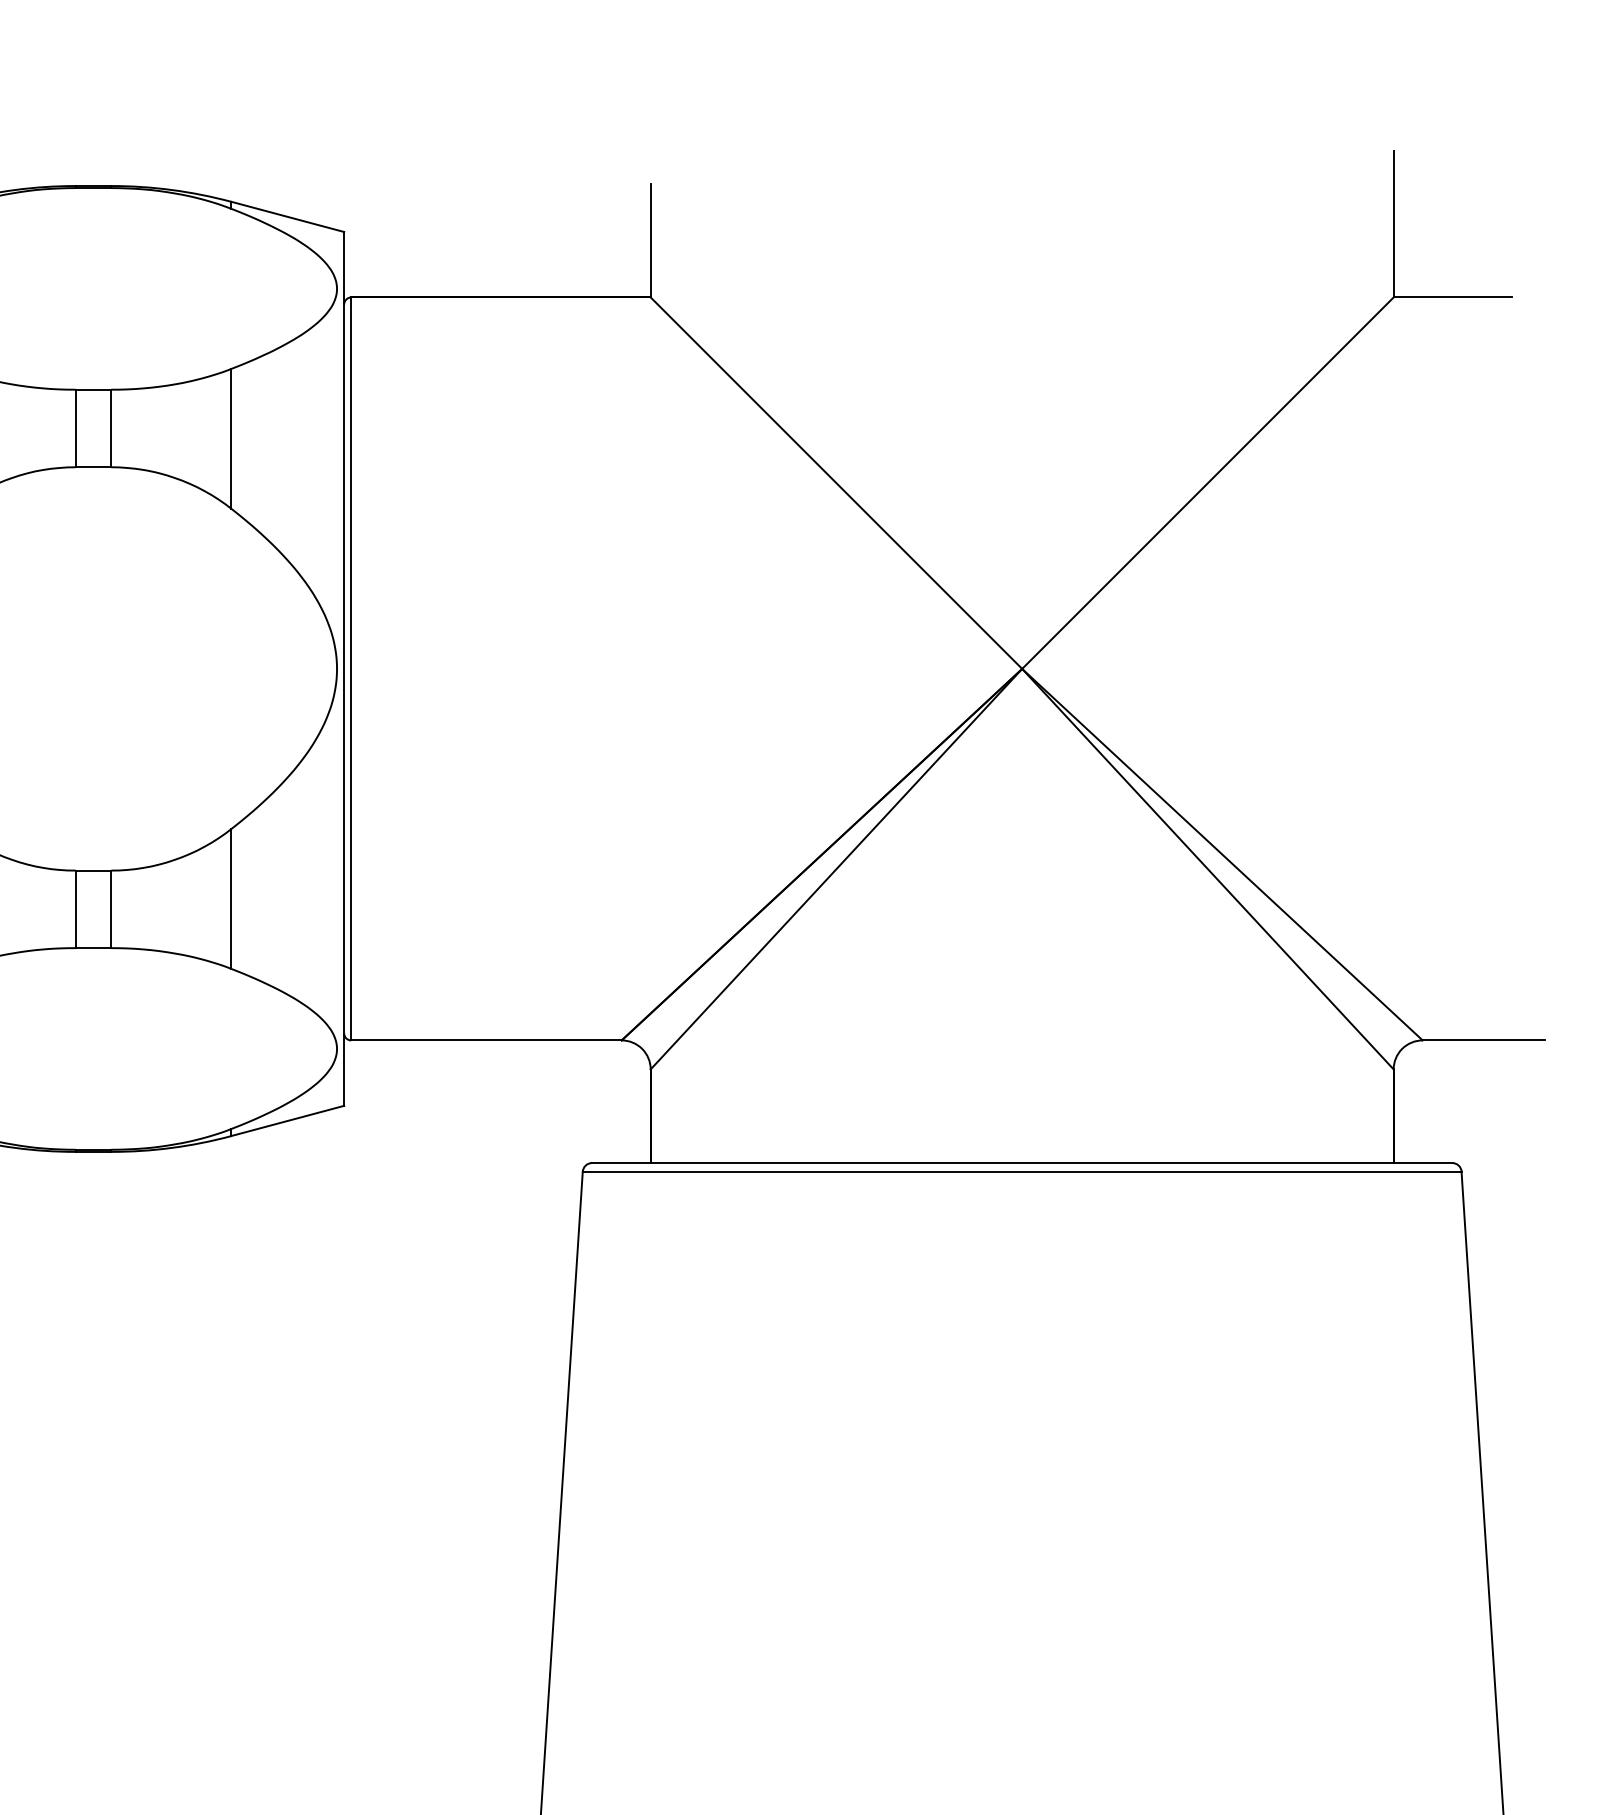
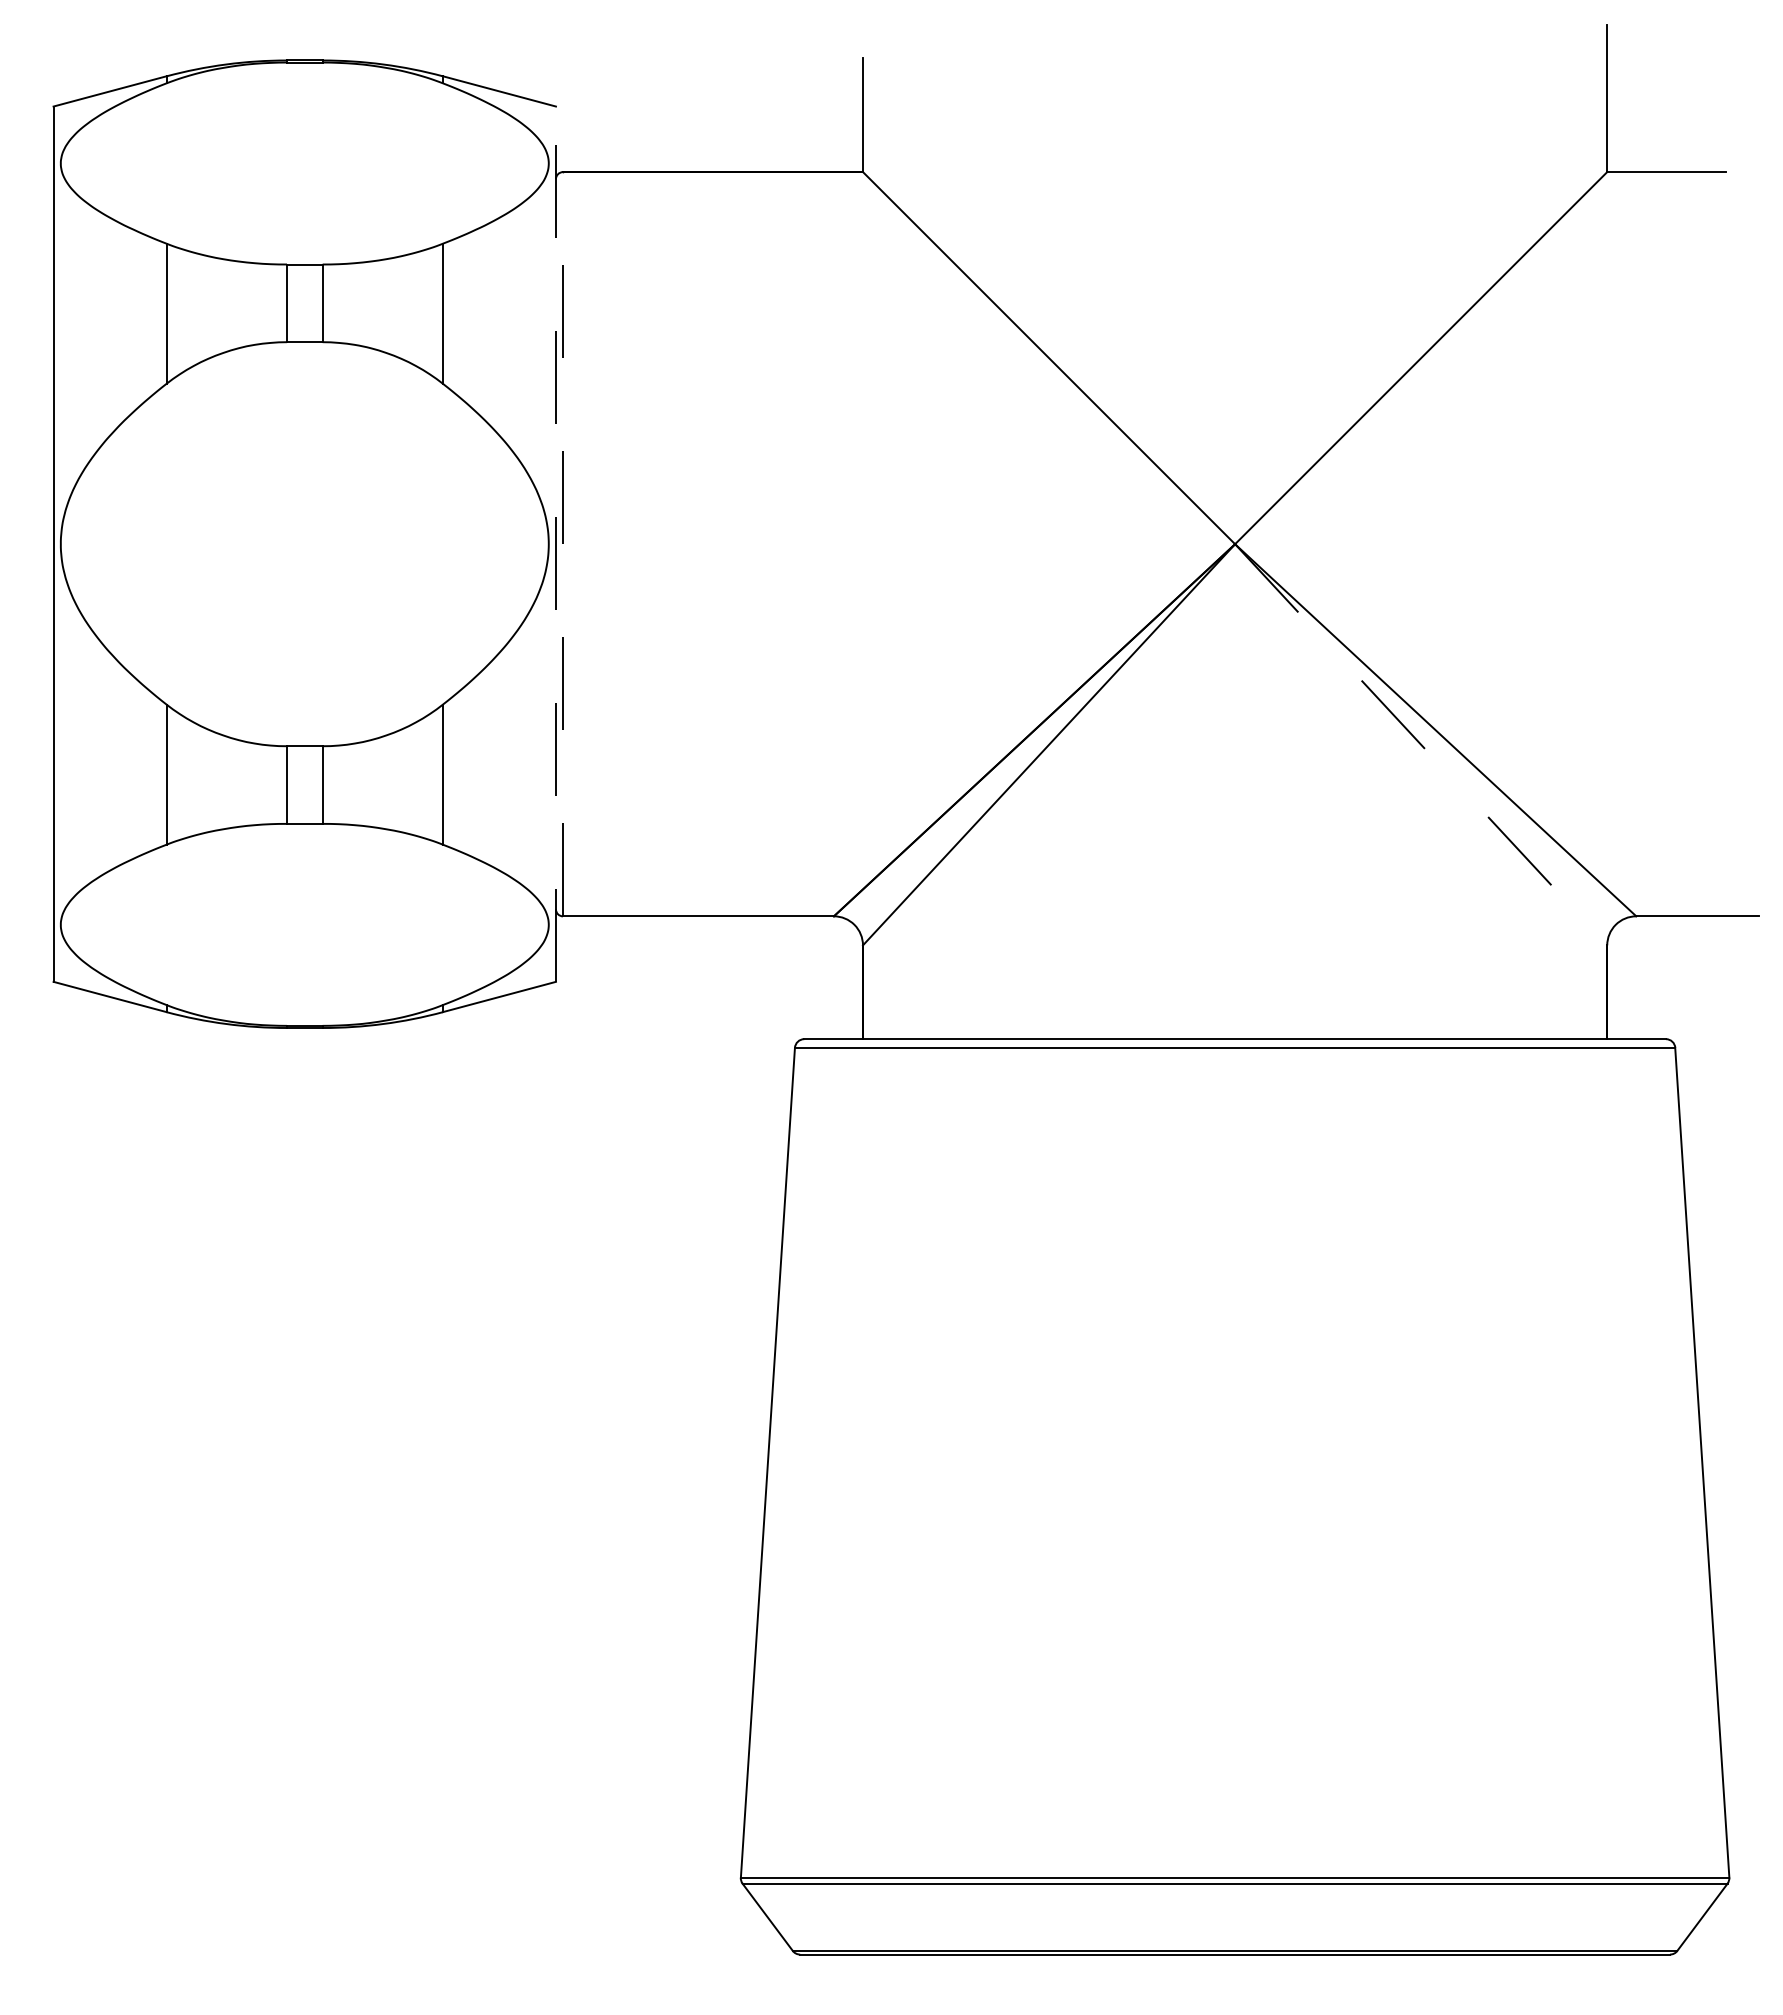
line: (351, 668) -> (563, 543), solid -> dashed
line: (343, 669) -> (555, 544), solid -> dashed
line: (1208, 868) -> (1421, 744), solid -> dashed

